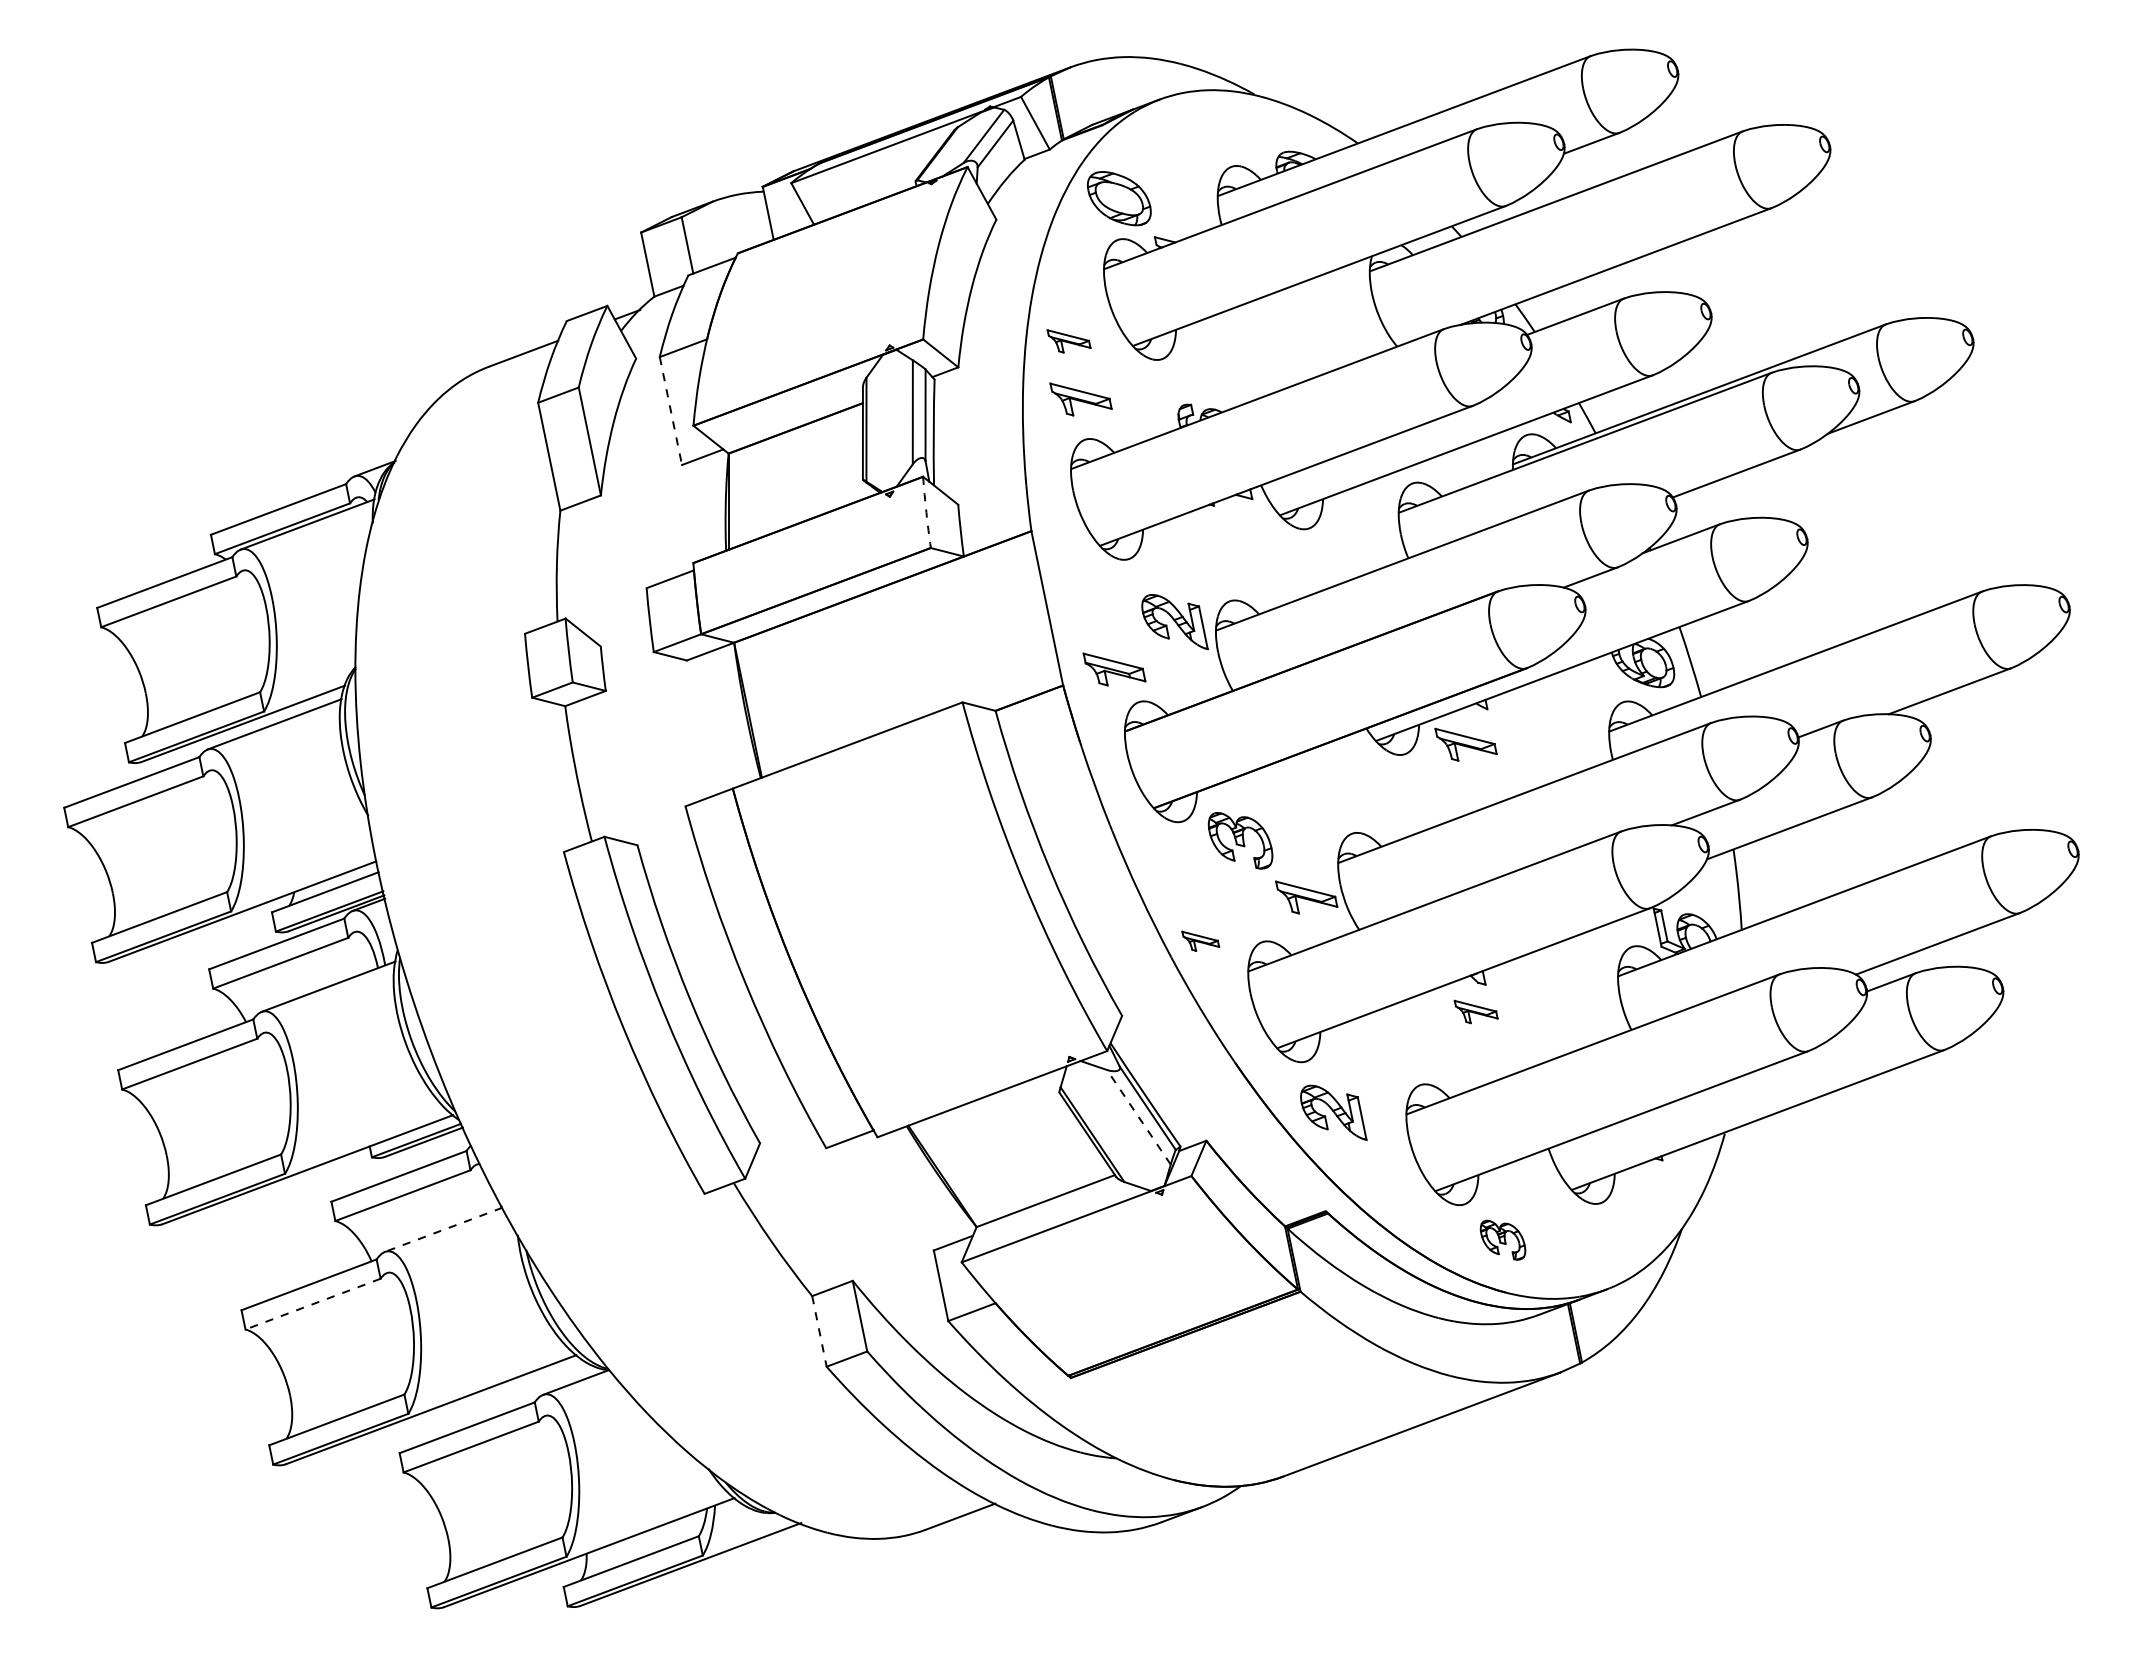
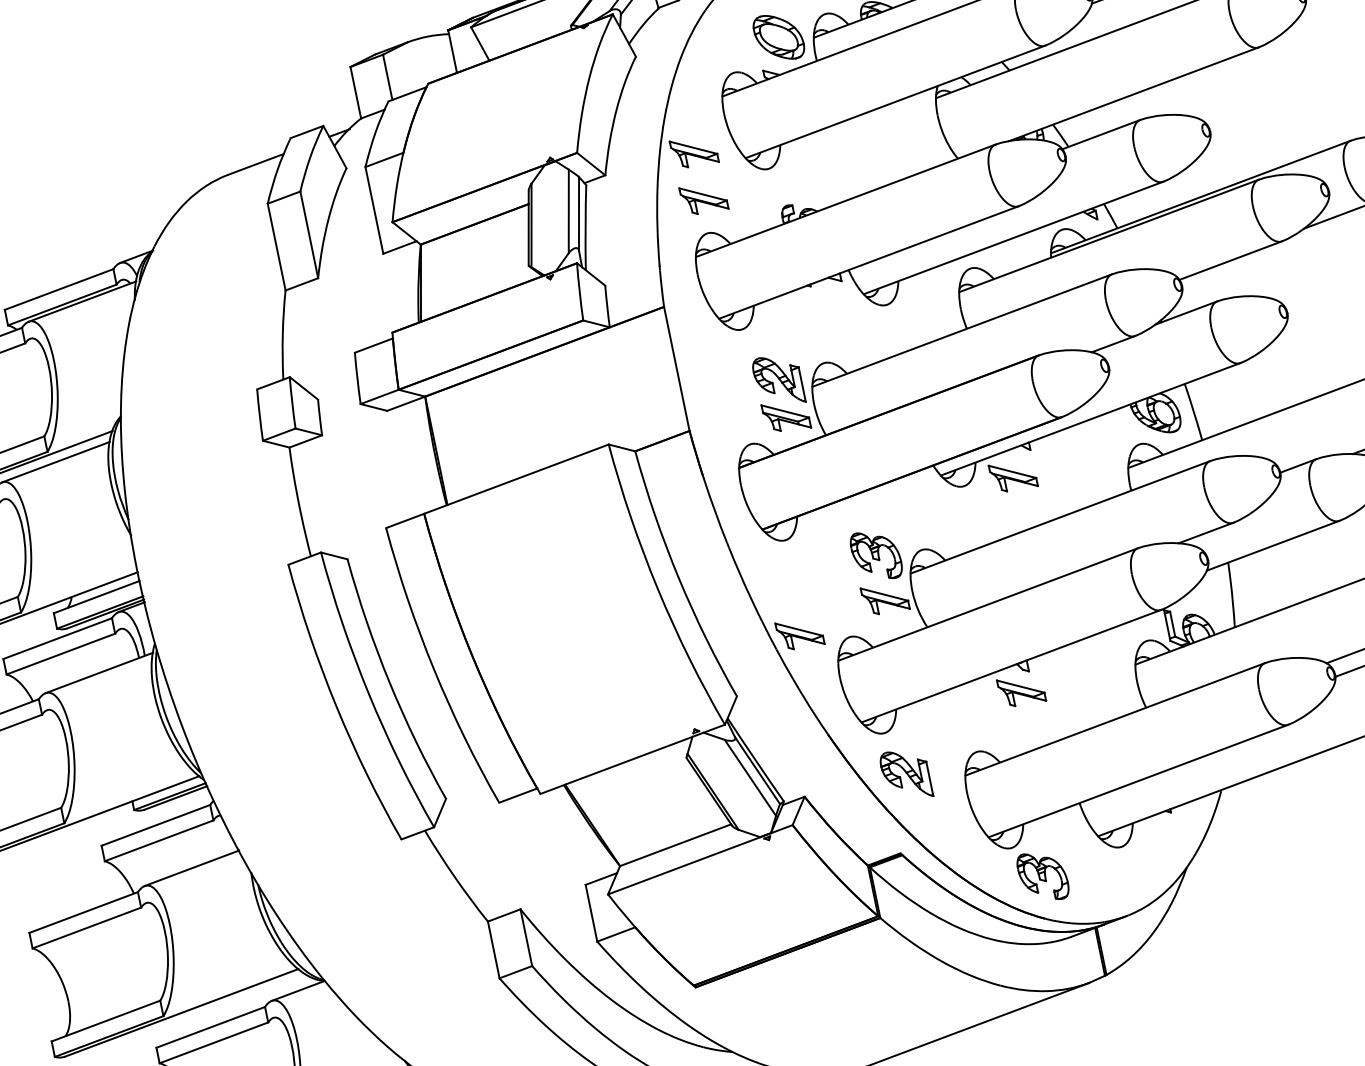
part: (1119, 198) -> (779, 37), moved
part: (1068, 341) -> (693, 154), size x1.43
line: (671, 411) -> (374, 210), dashed -> solid
arc: (926, 512) -> (579, 291), dashed -> solid
part: (1114, 669) -> (786, 418), moved
part: (1240, 840) -> (876, 555), moved
part: (1200, 941) -> (799, 636), size x1.67
part: (1475, 1011) -> (1020, 692), size x1.43
line: (1138, 1116) -> (750, 777), dashed -> solid
line: (443, 1229) -> (191, 868), dashed -> solid
part: (1502, 1239) -> (1042, 876), size x1.43
line: (312, 1304) -> (86, 928), dashed -> solid
line: (819, 1331) -> (493, 950), dashed -> solid

